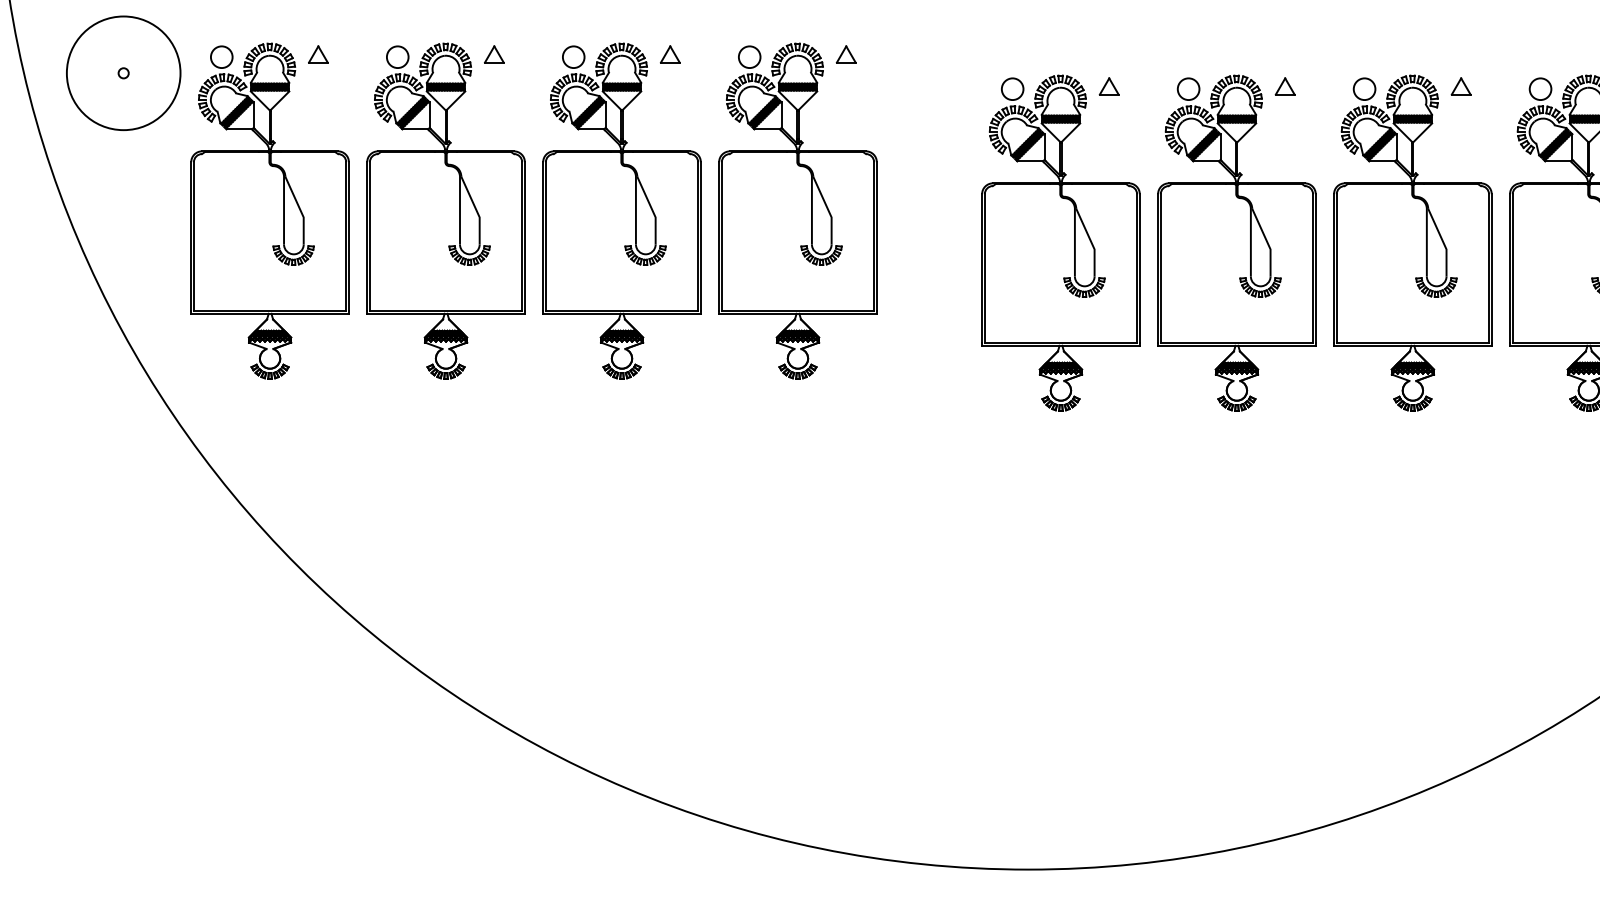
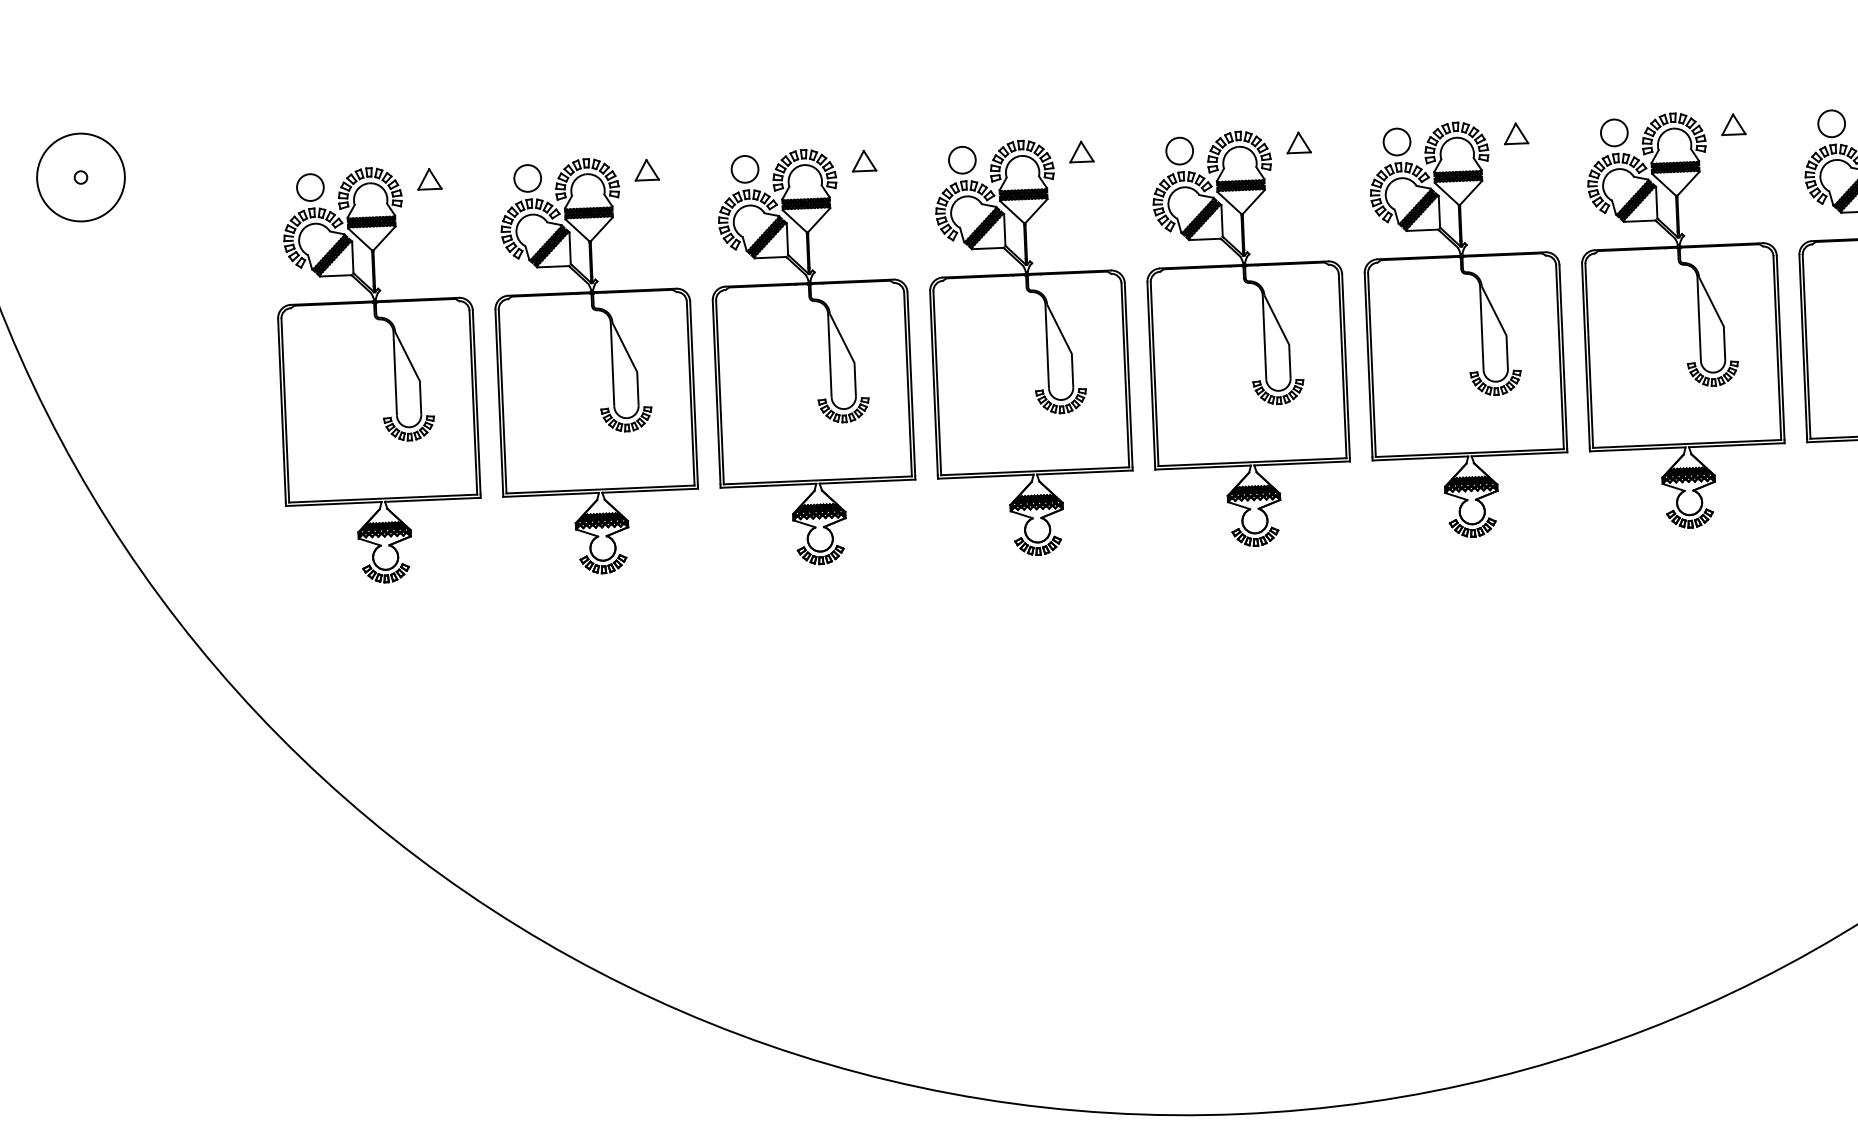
circle: (123, 72) -> (80, 176), size x0.62
part: (525, 210) -> (693, 361), moved

